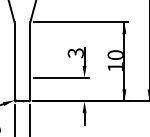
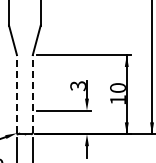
line: (14, 60) -> (16, 93), solid -> dashed
line: (30, 60) -> (32, 93), solid -> dashed

